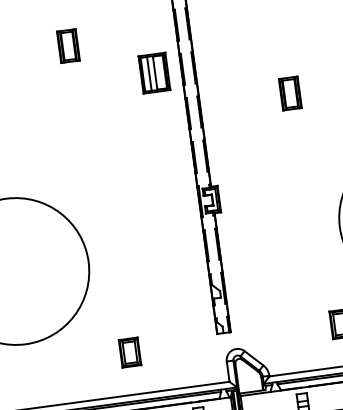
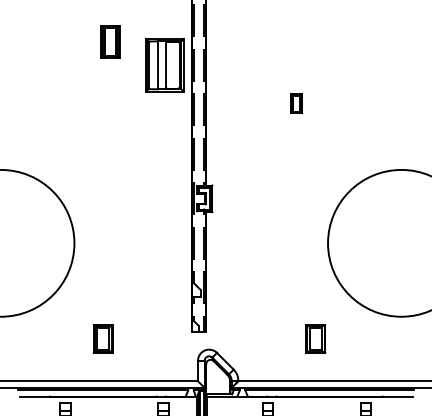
part: (68, 45) -> (110, 41), moved
part: (154, 73) -> (164, 65), size x1.4
part: (289, 93) -> (296, 103), size x0.6

